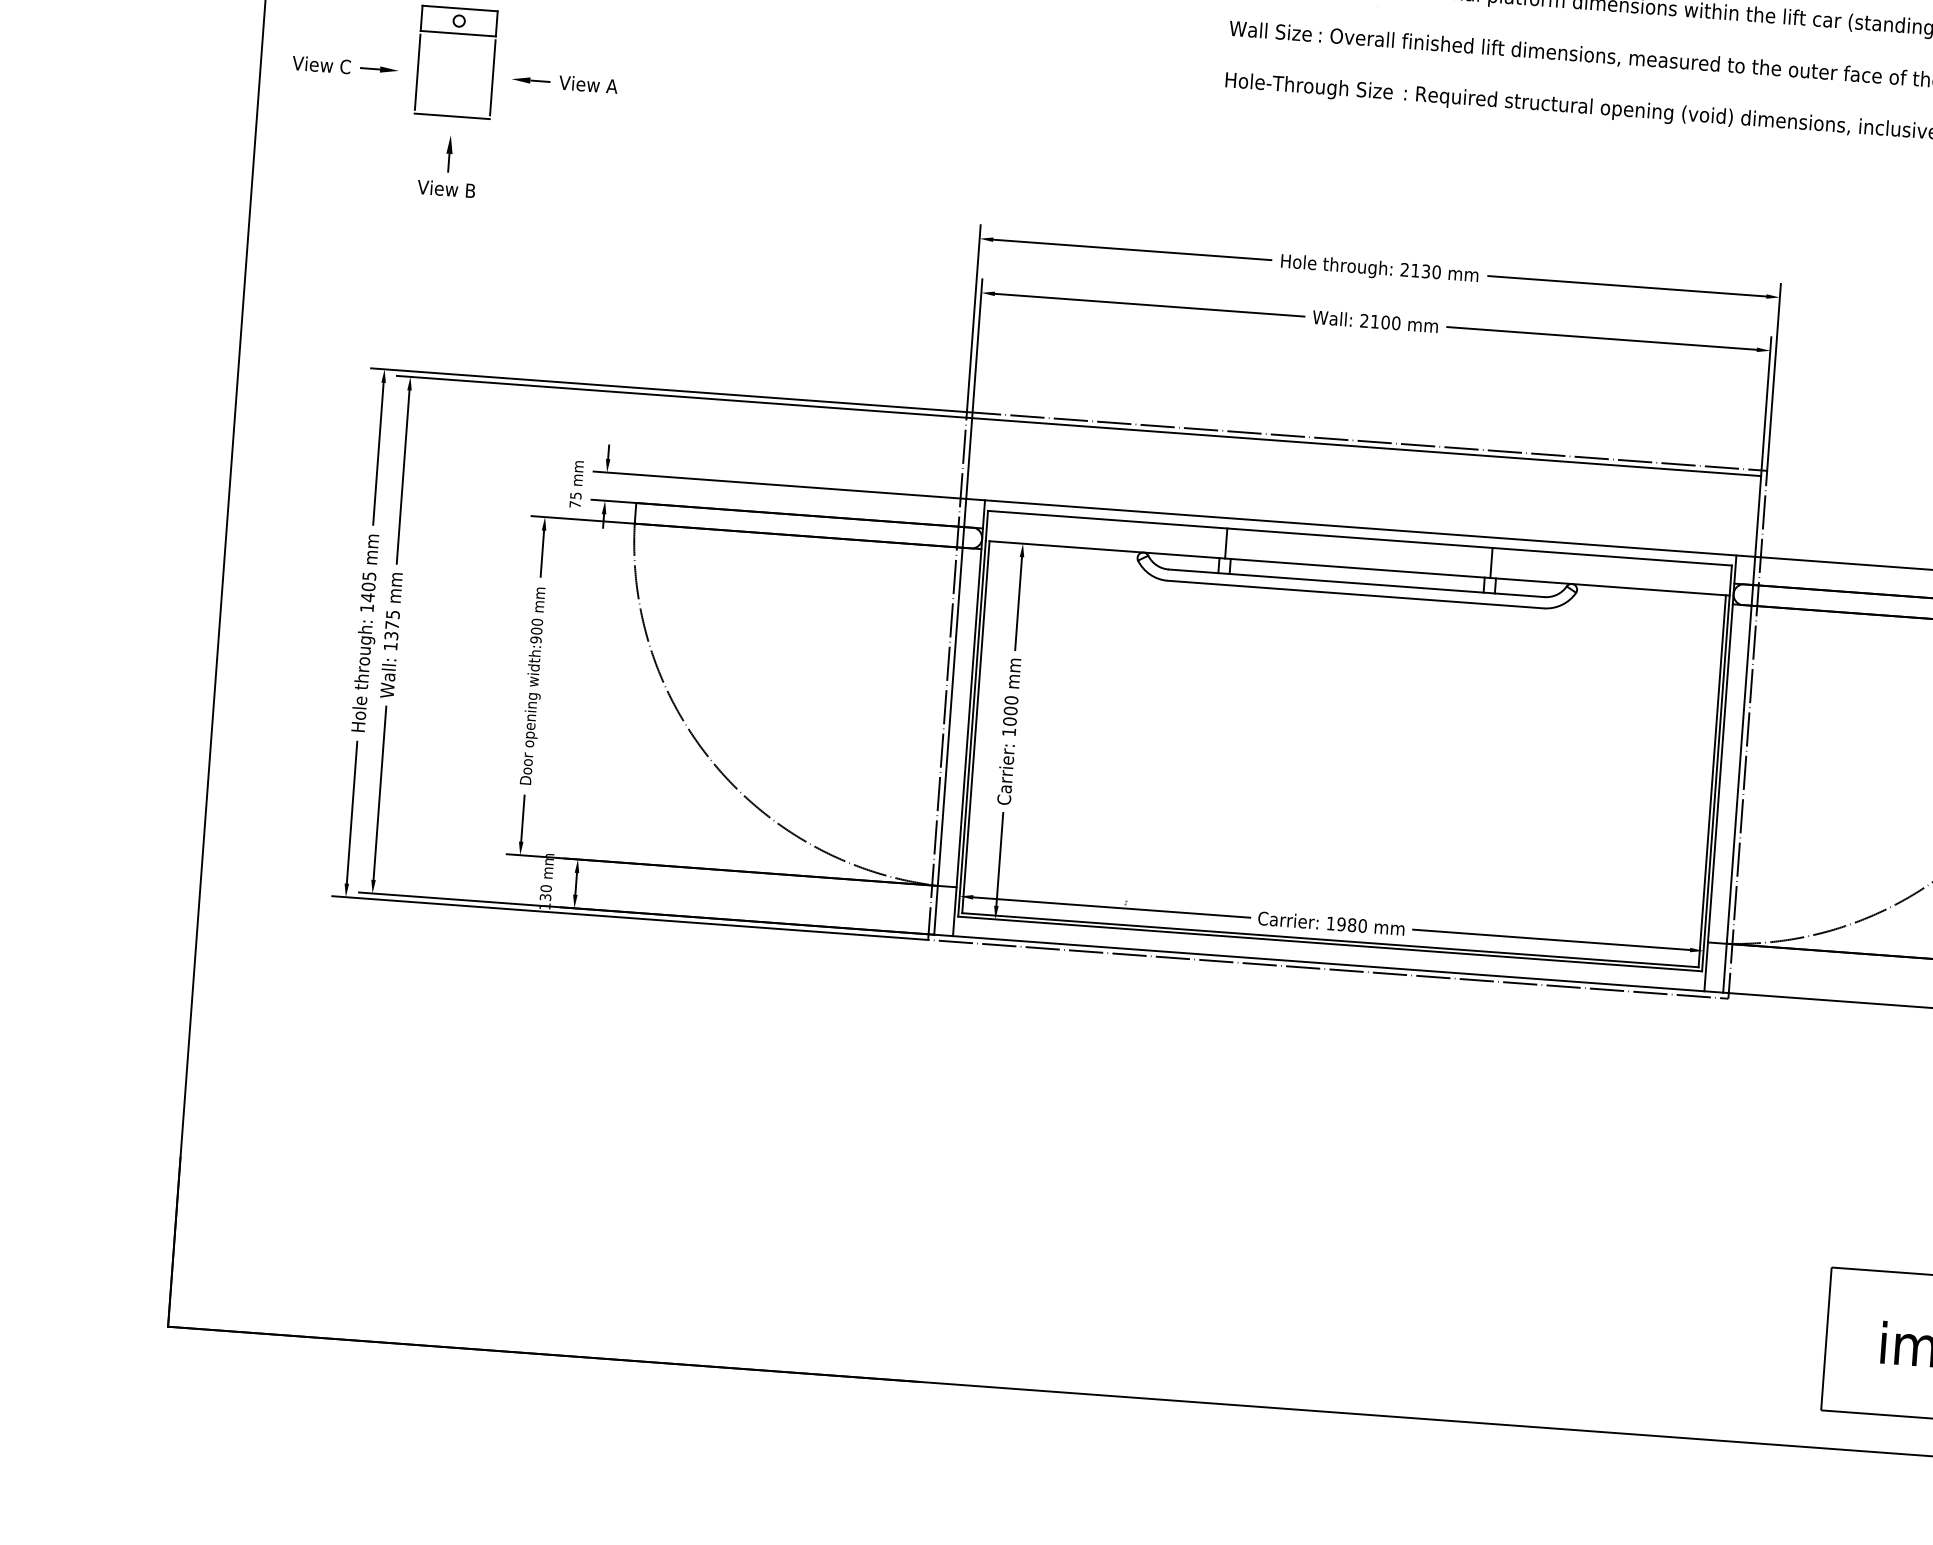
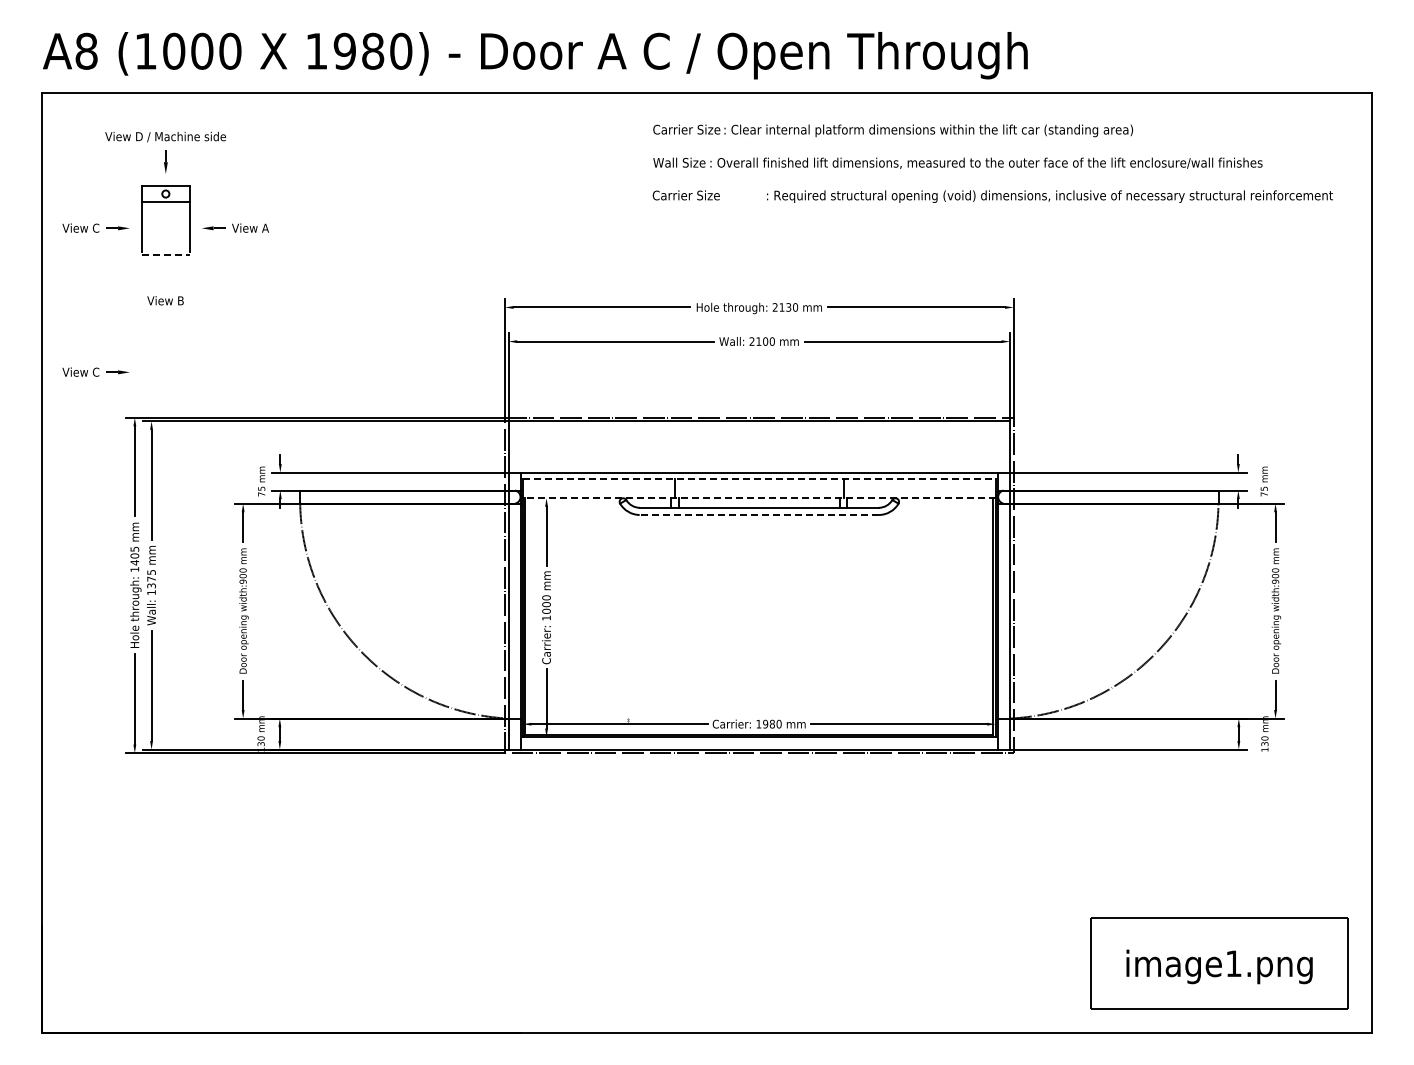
text: (1307, 87) -> (705, 196), Hole-Through Size -> Carrier Size
line: (451, 116) -> (165, 254), solid -> dashed
line: (448, 153) -> (165, 278), removed
part: (328, 292) -> (95, 371), added
line: (1360, 538) -> (759, 479), solid -> dashed
line: (1359, 568) -> (760, 498), solid -> dashed
line: (1354, 593) -> (758, 514), solid -> dashed

